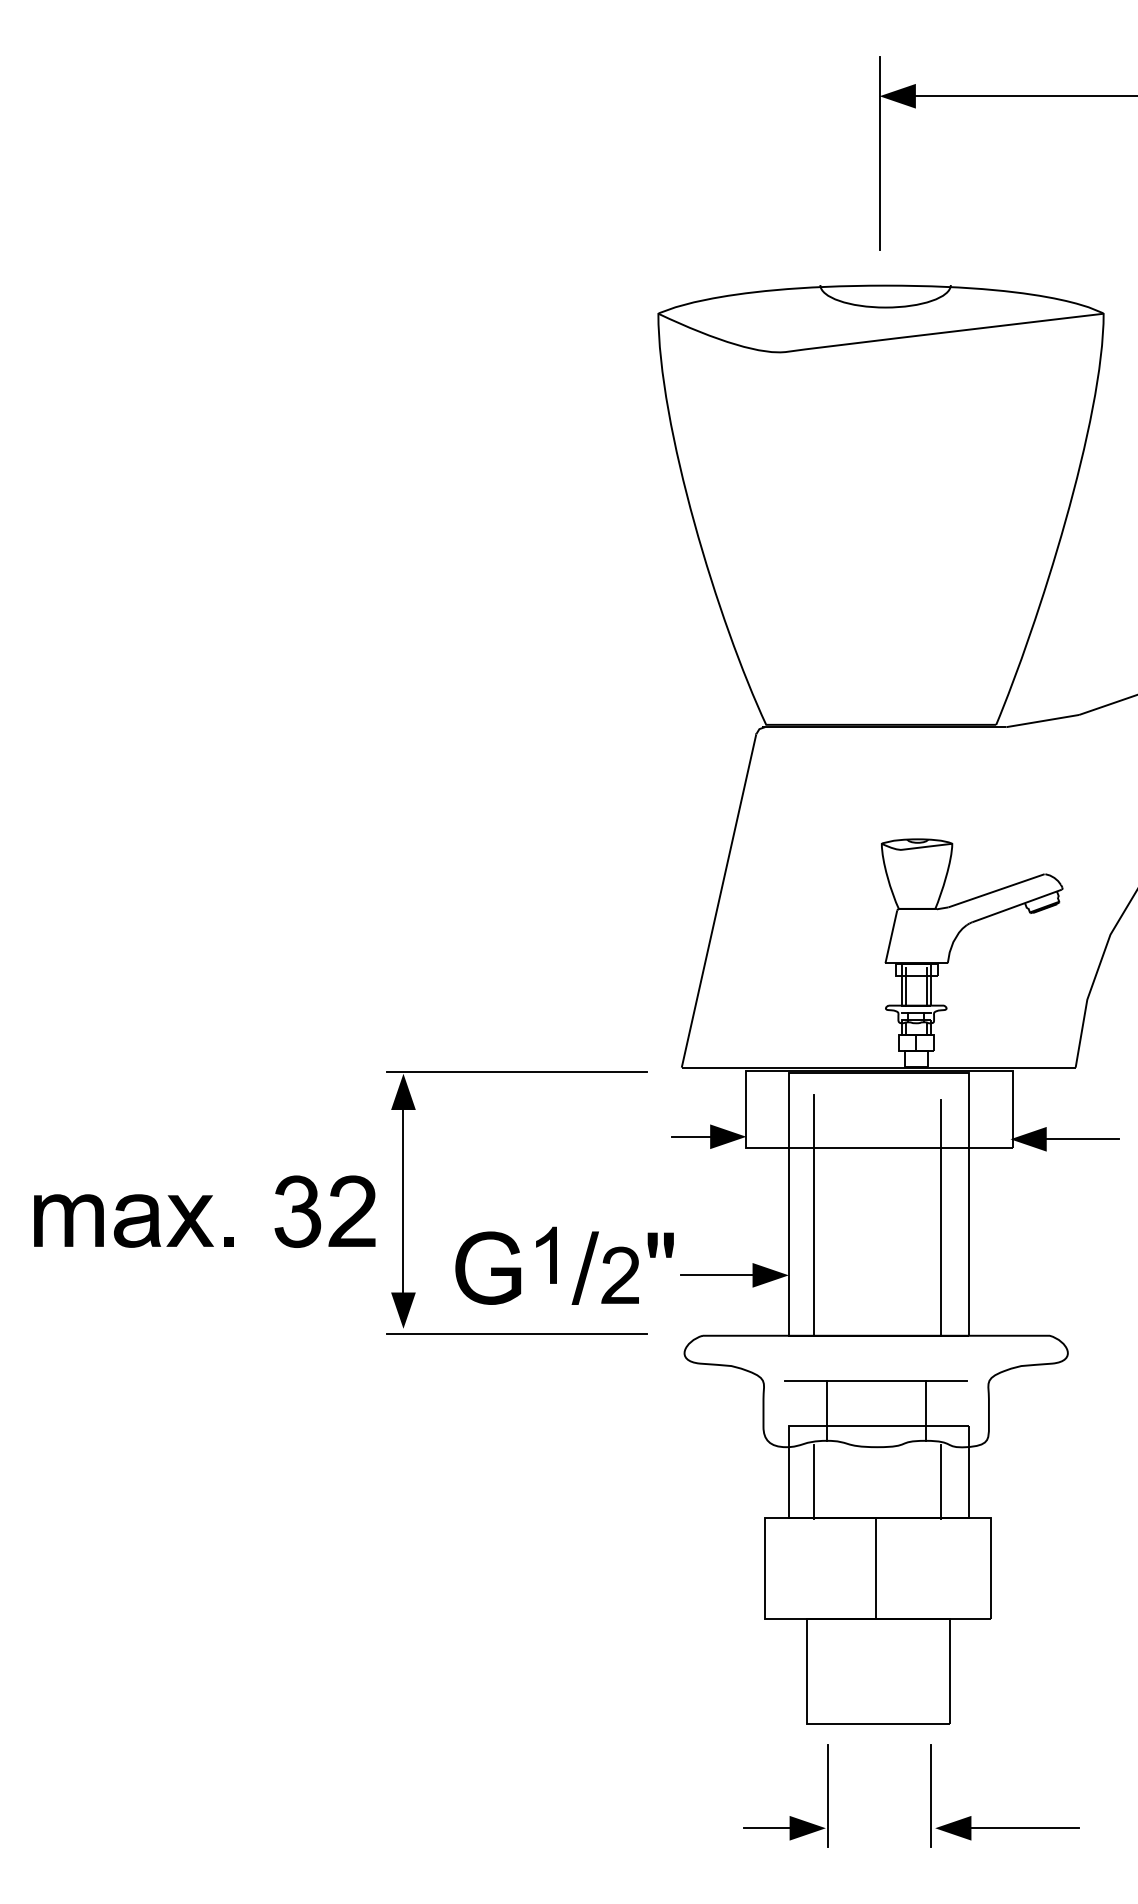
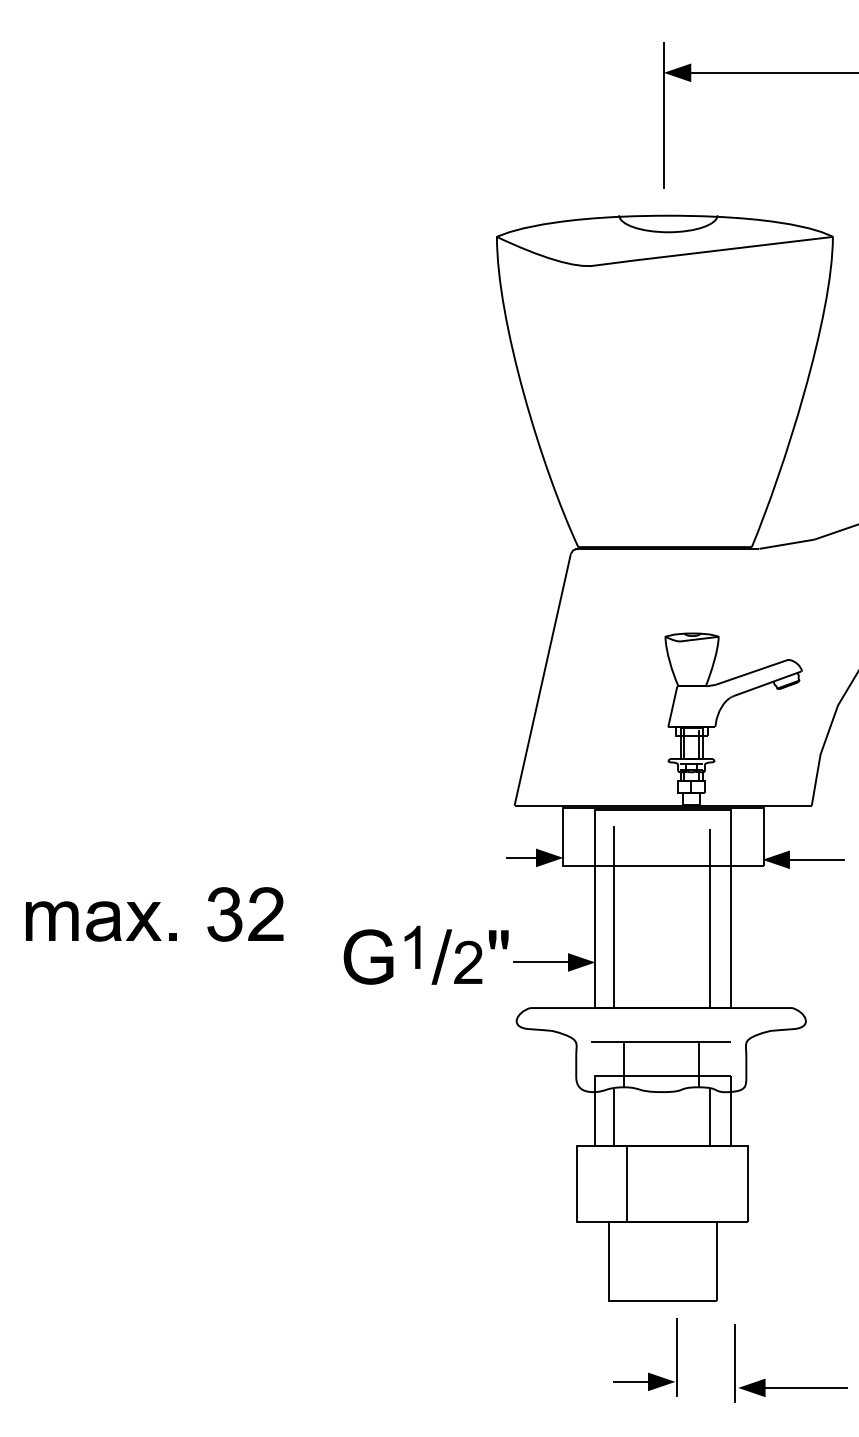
part: (403, 1202) -> (304, 907), removed
line: (875, 1567) -> (626, 1182), moved
part: (789, 1816) -> (647, 1373), moved
part: (1004, 1827) -> (790, 1387), moved

